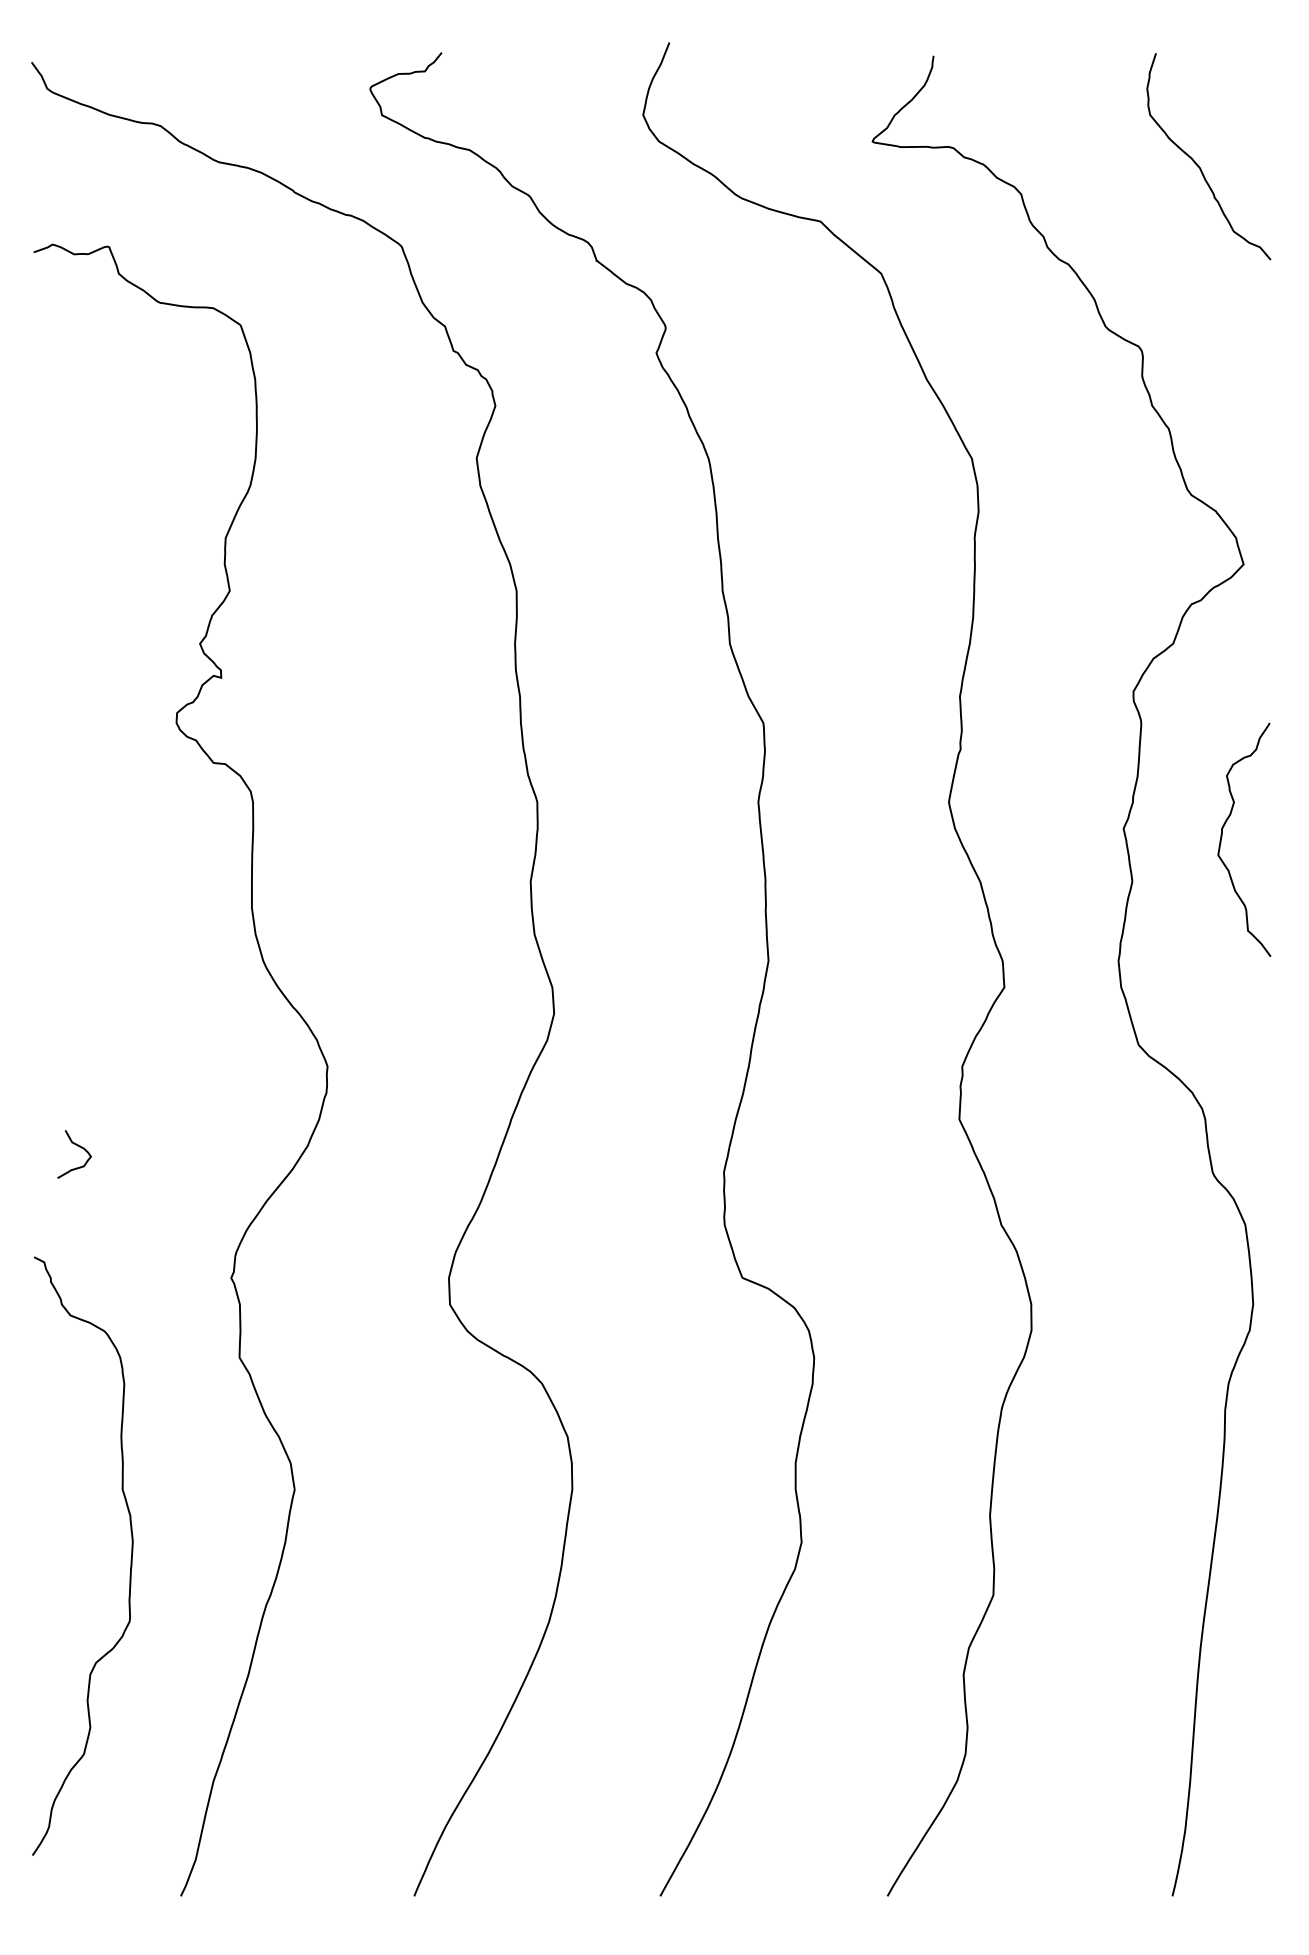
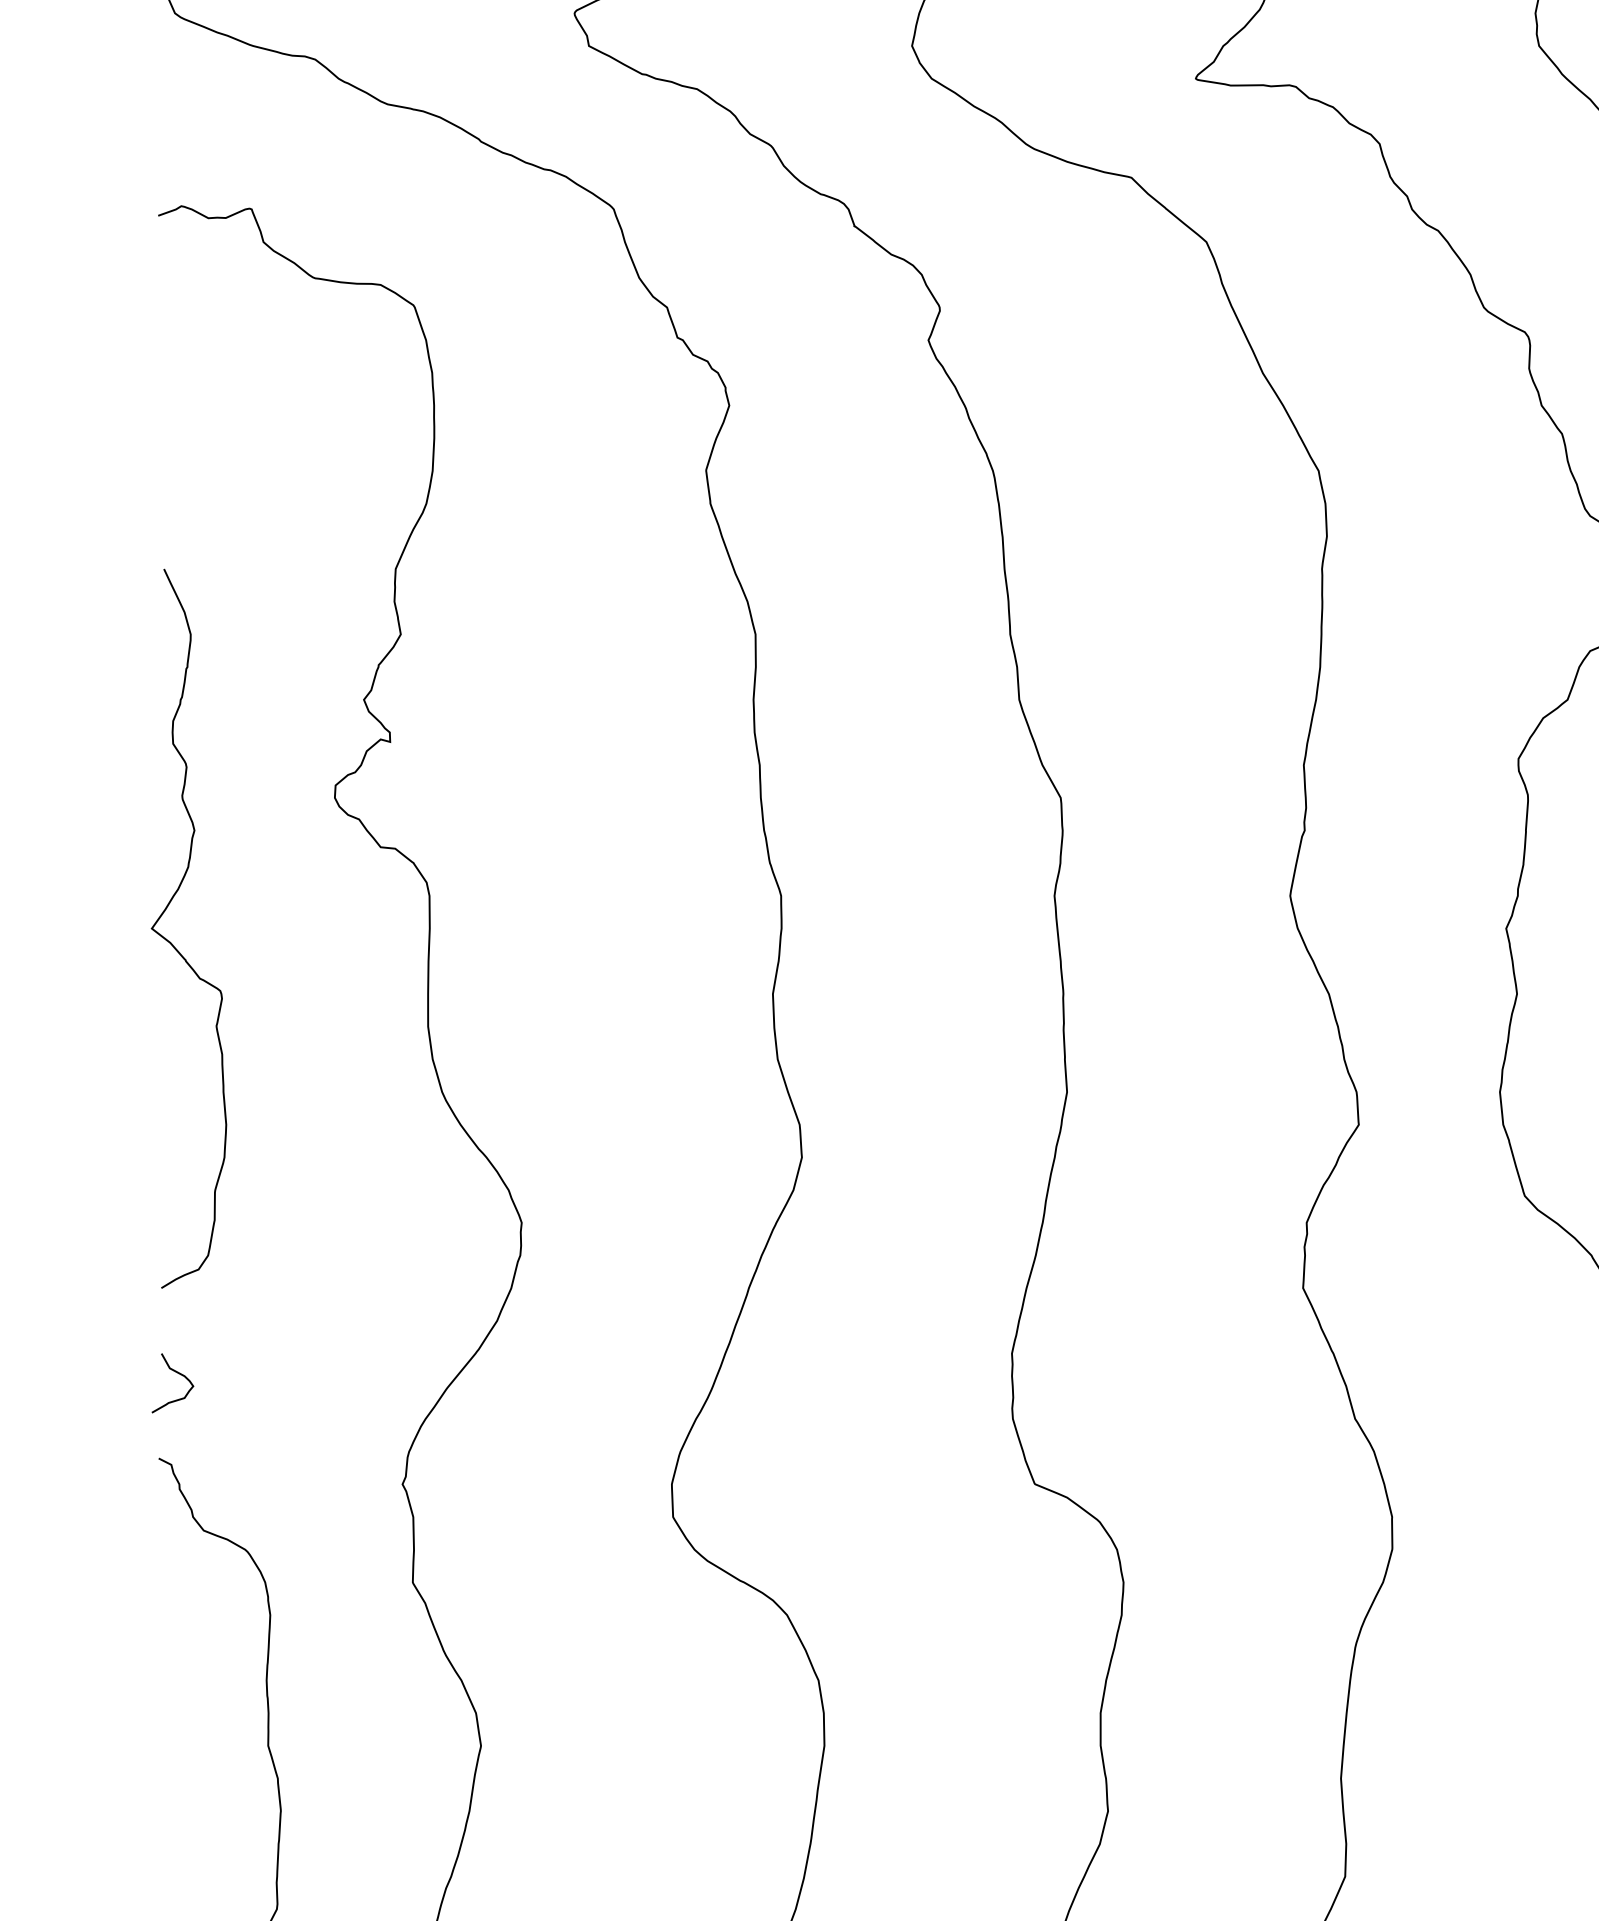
curve: (44, 839) -> (171, 941), added
curve: (77, 1146) -> (176, 1373), moved

